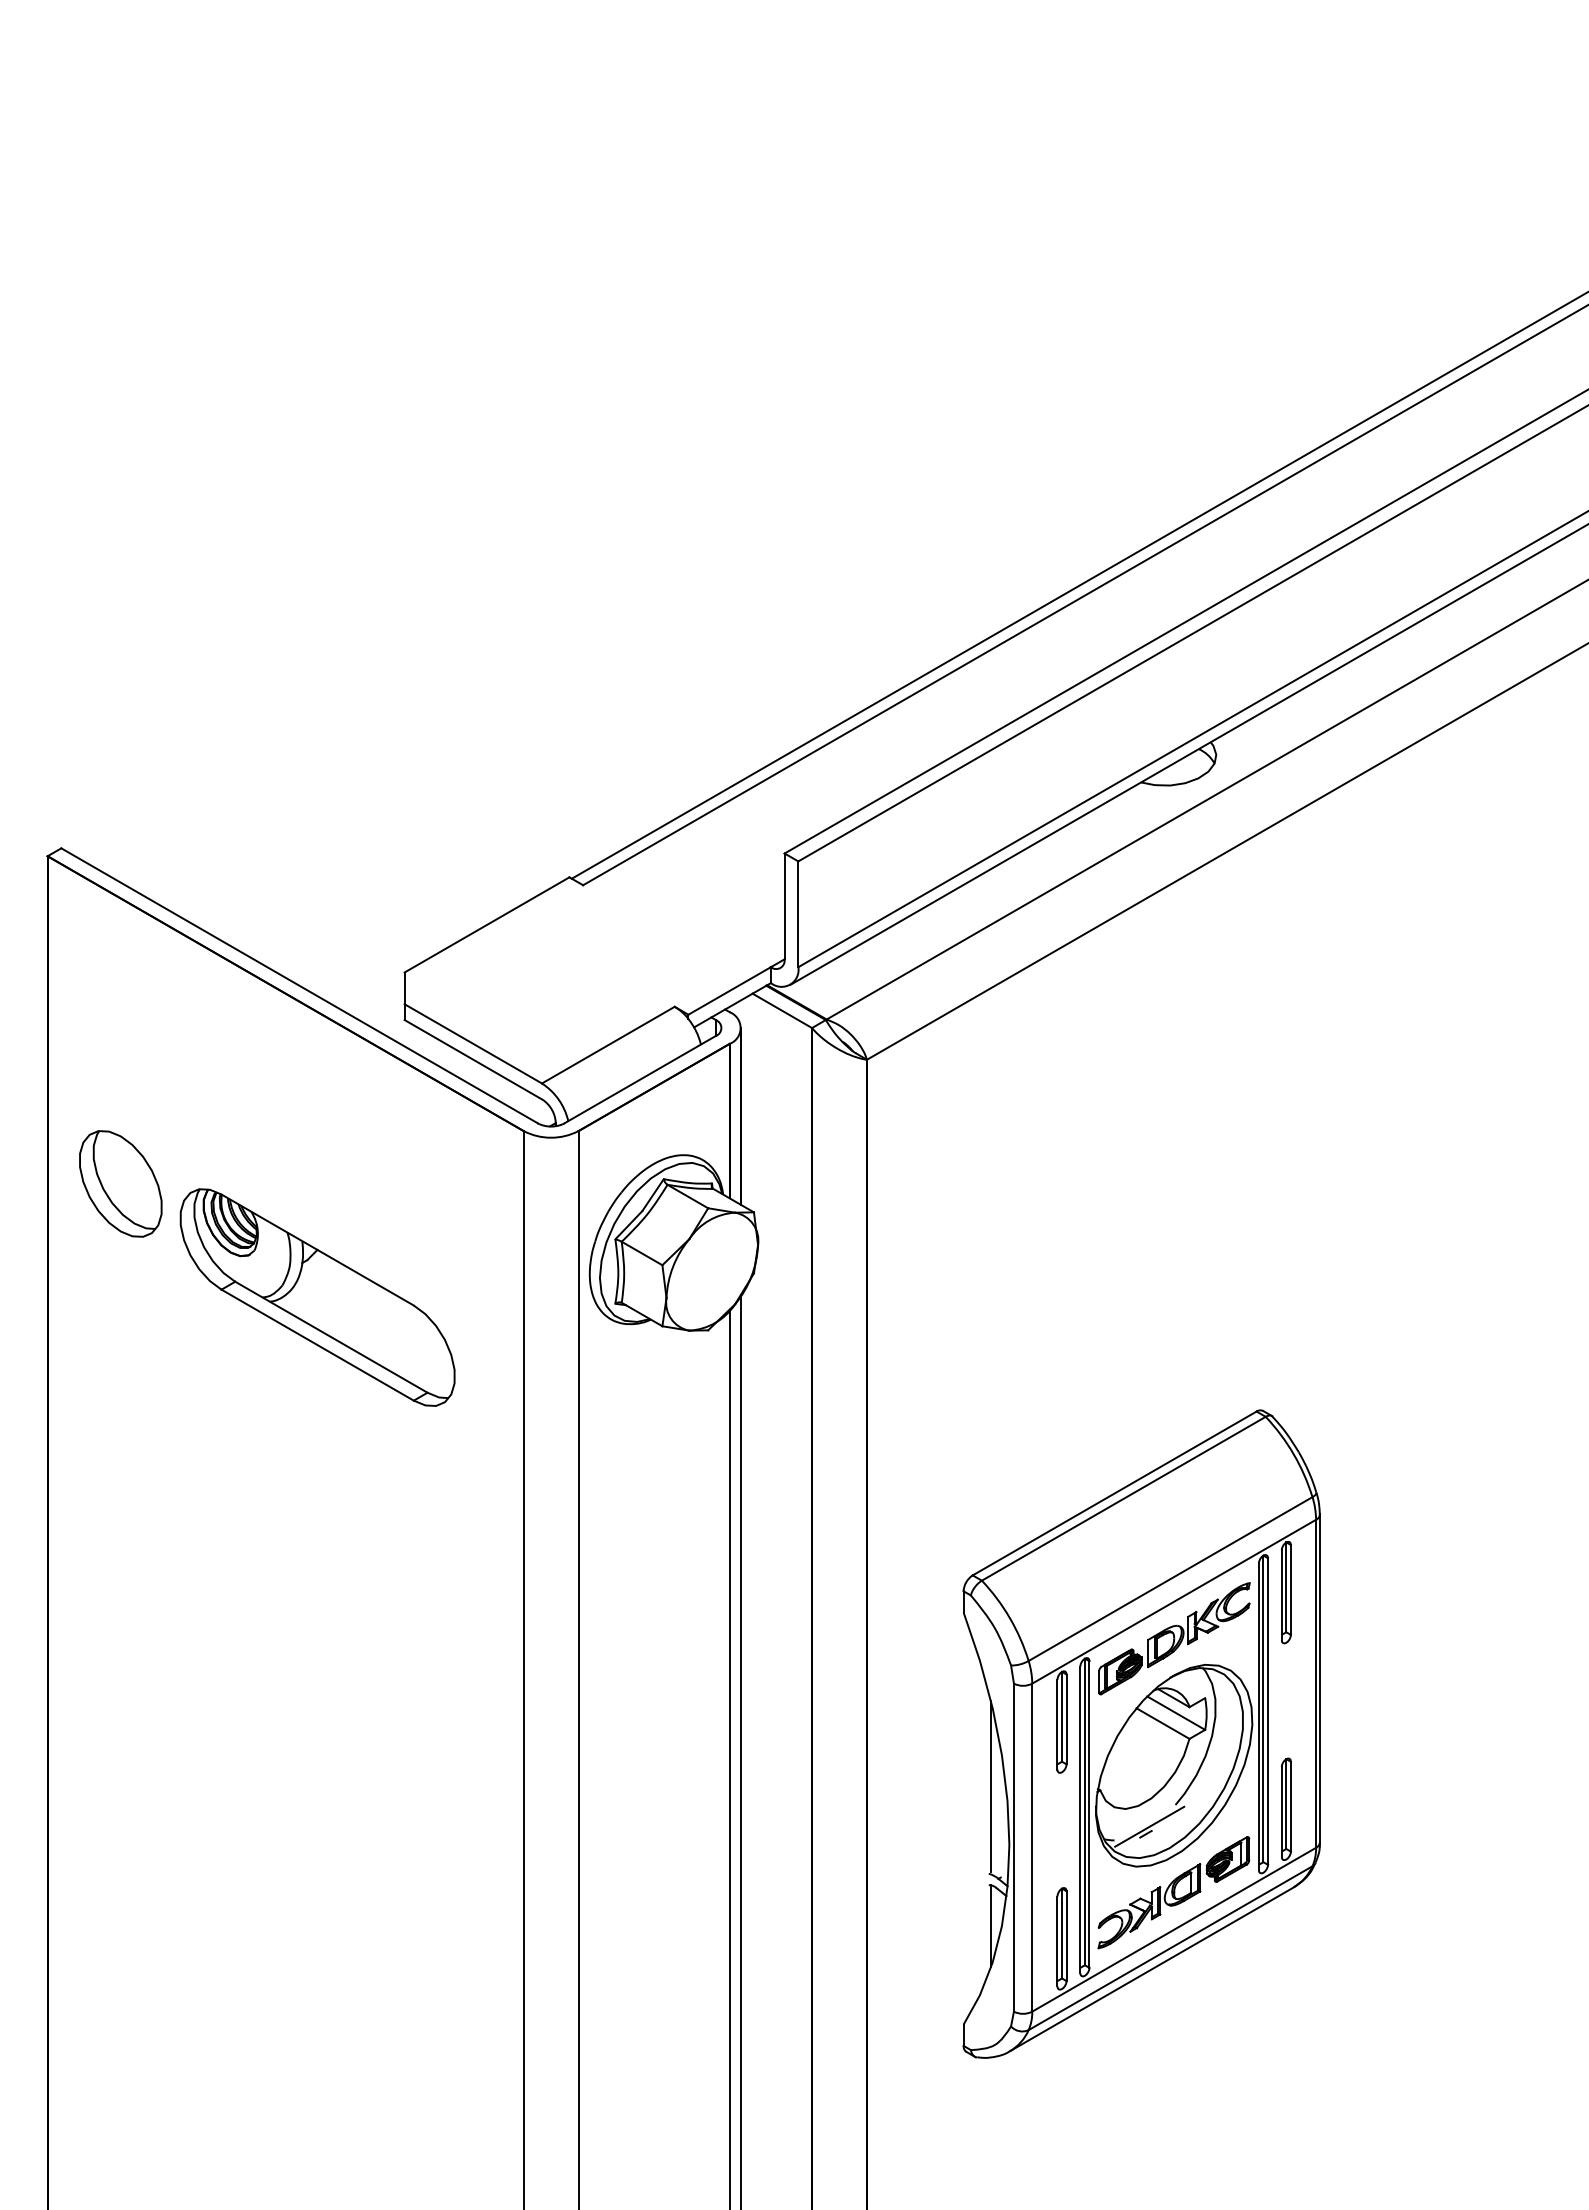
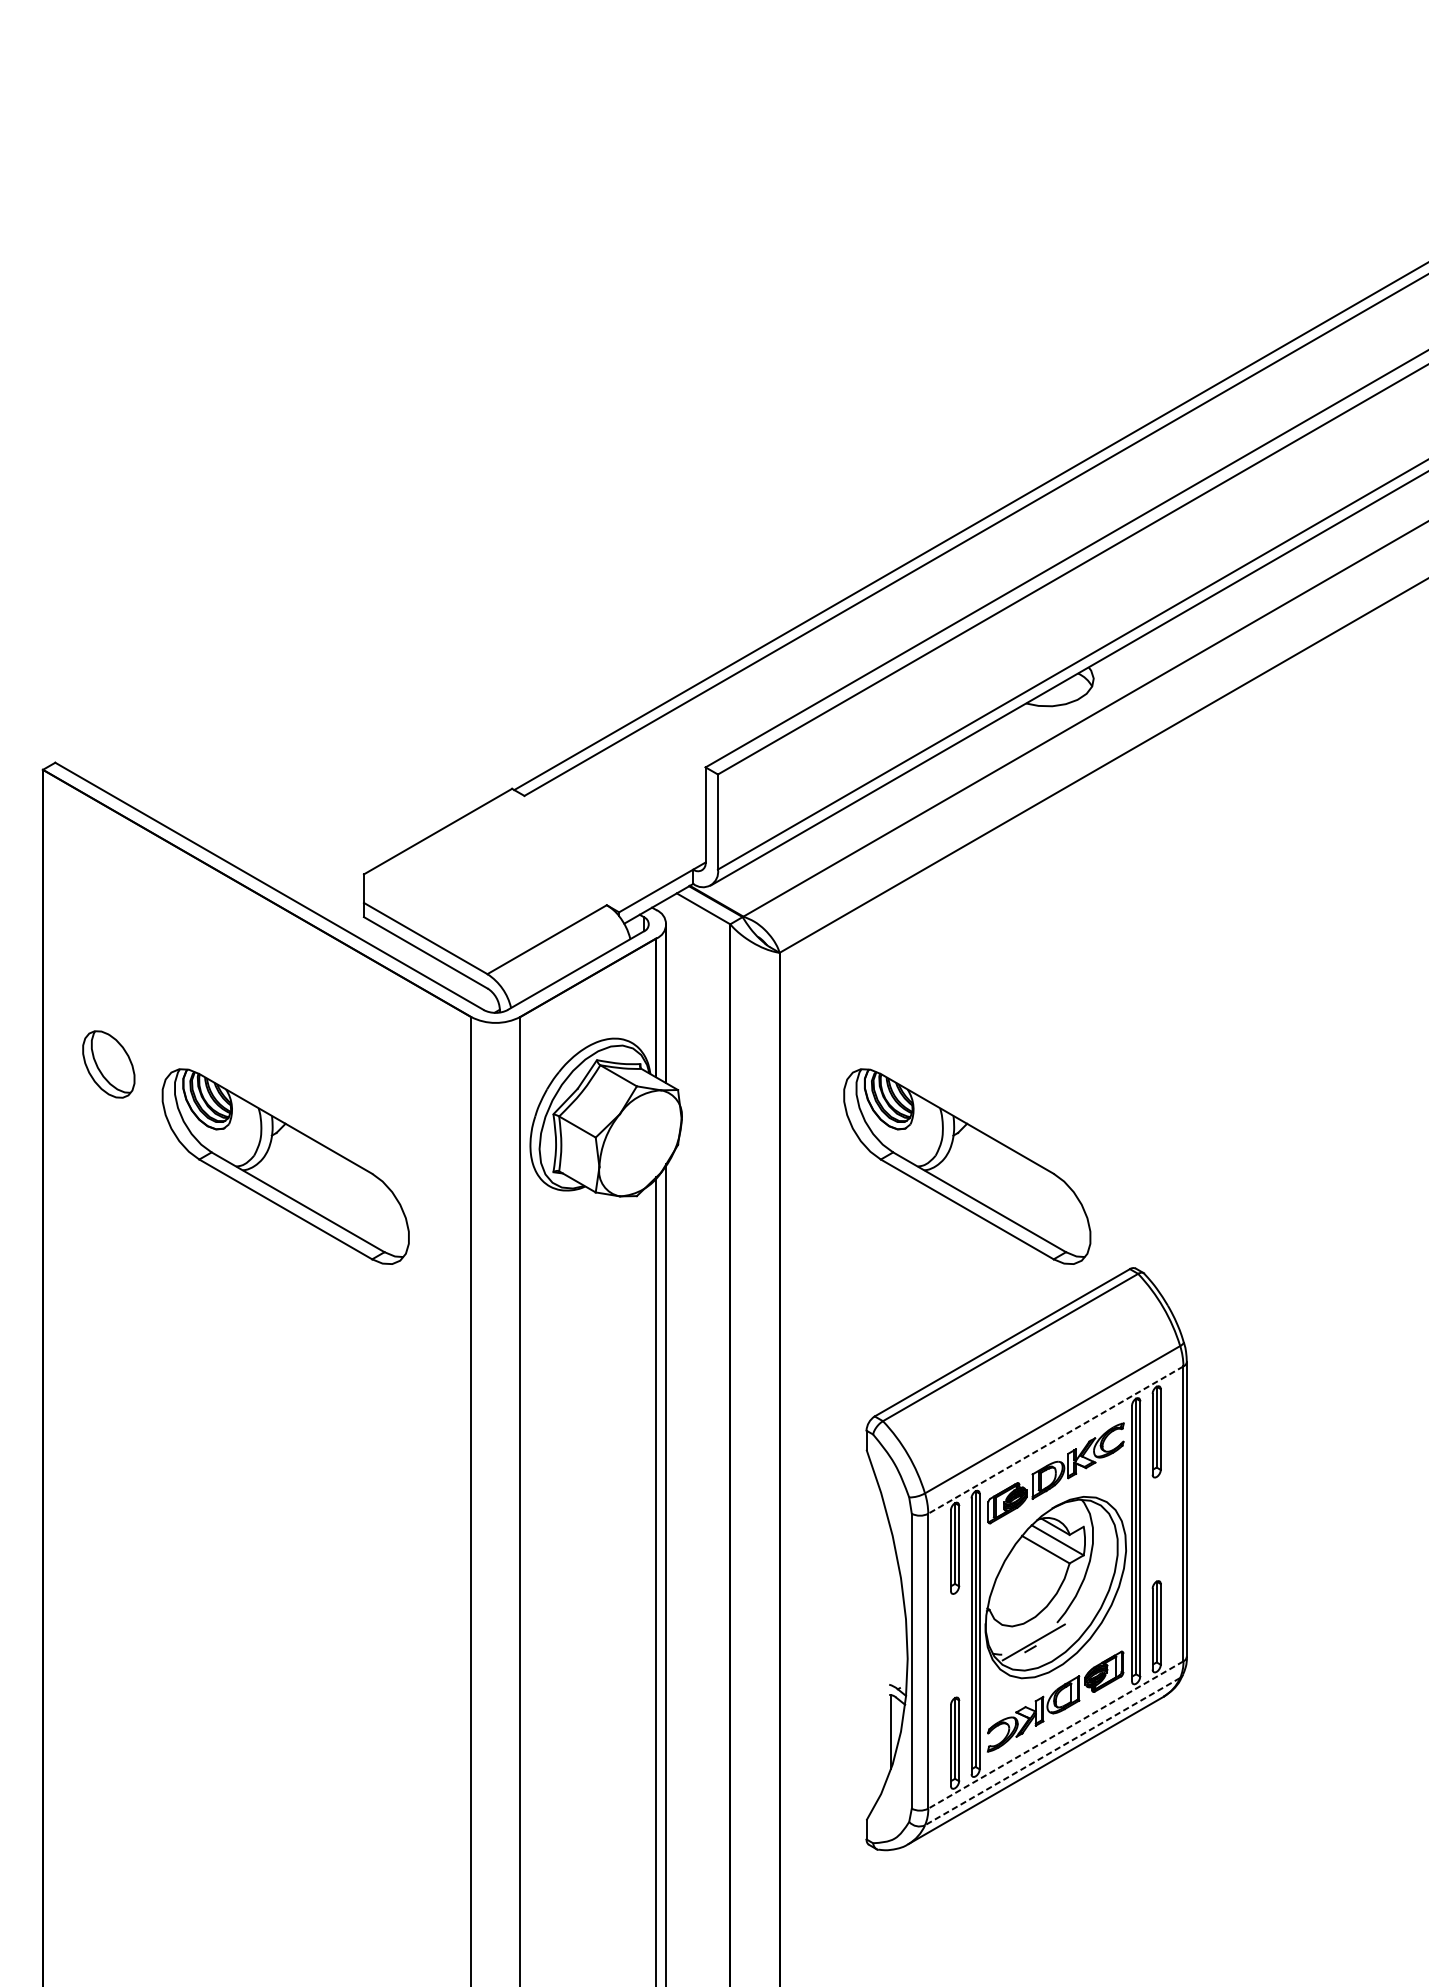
part: (120, 1183) -> (108, 1064), size x0.7
part: (1075, 1297) -> (967, 1166), added
line: (1174, 1601) -> (1056, 1439), solid -> dashed
line: (991, 1786) -> (891, 1606), removed
line: (1174, 1929) -> (1056, 1734), solid -> dashed
line: (1170, 1948) -> (1052, 1751), solid -> dashed

